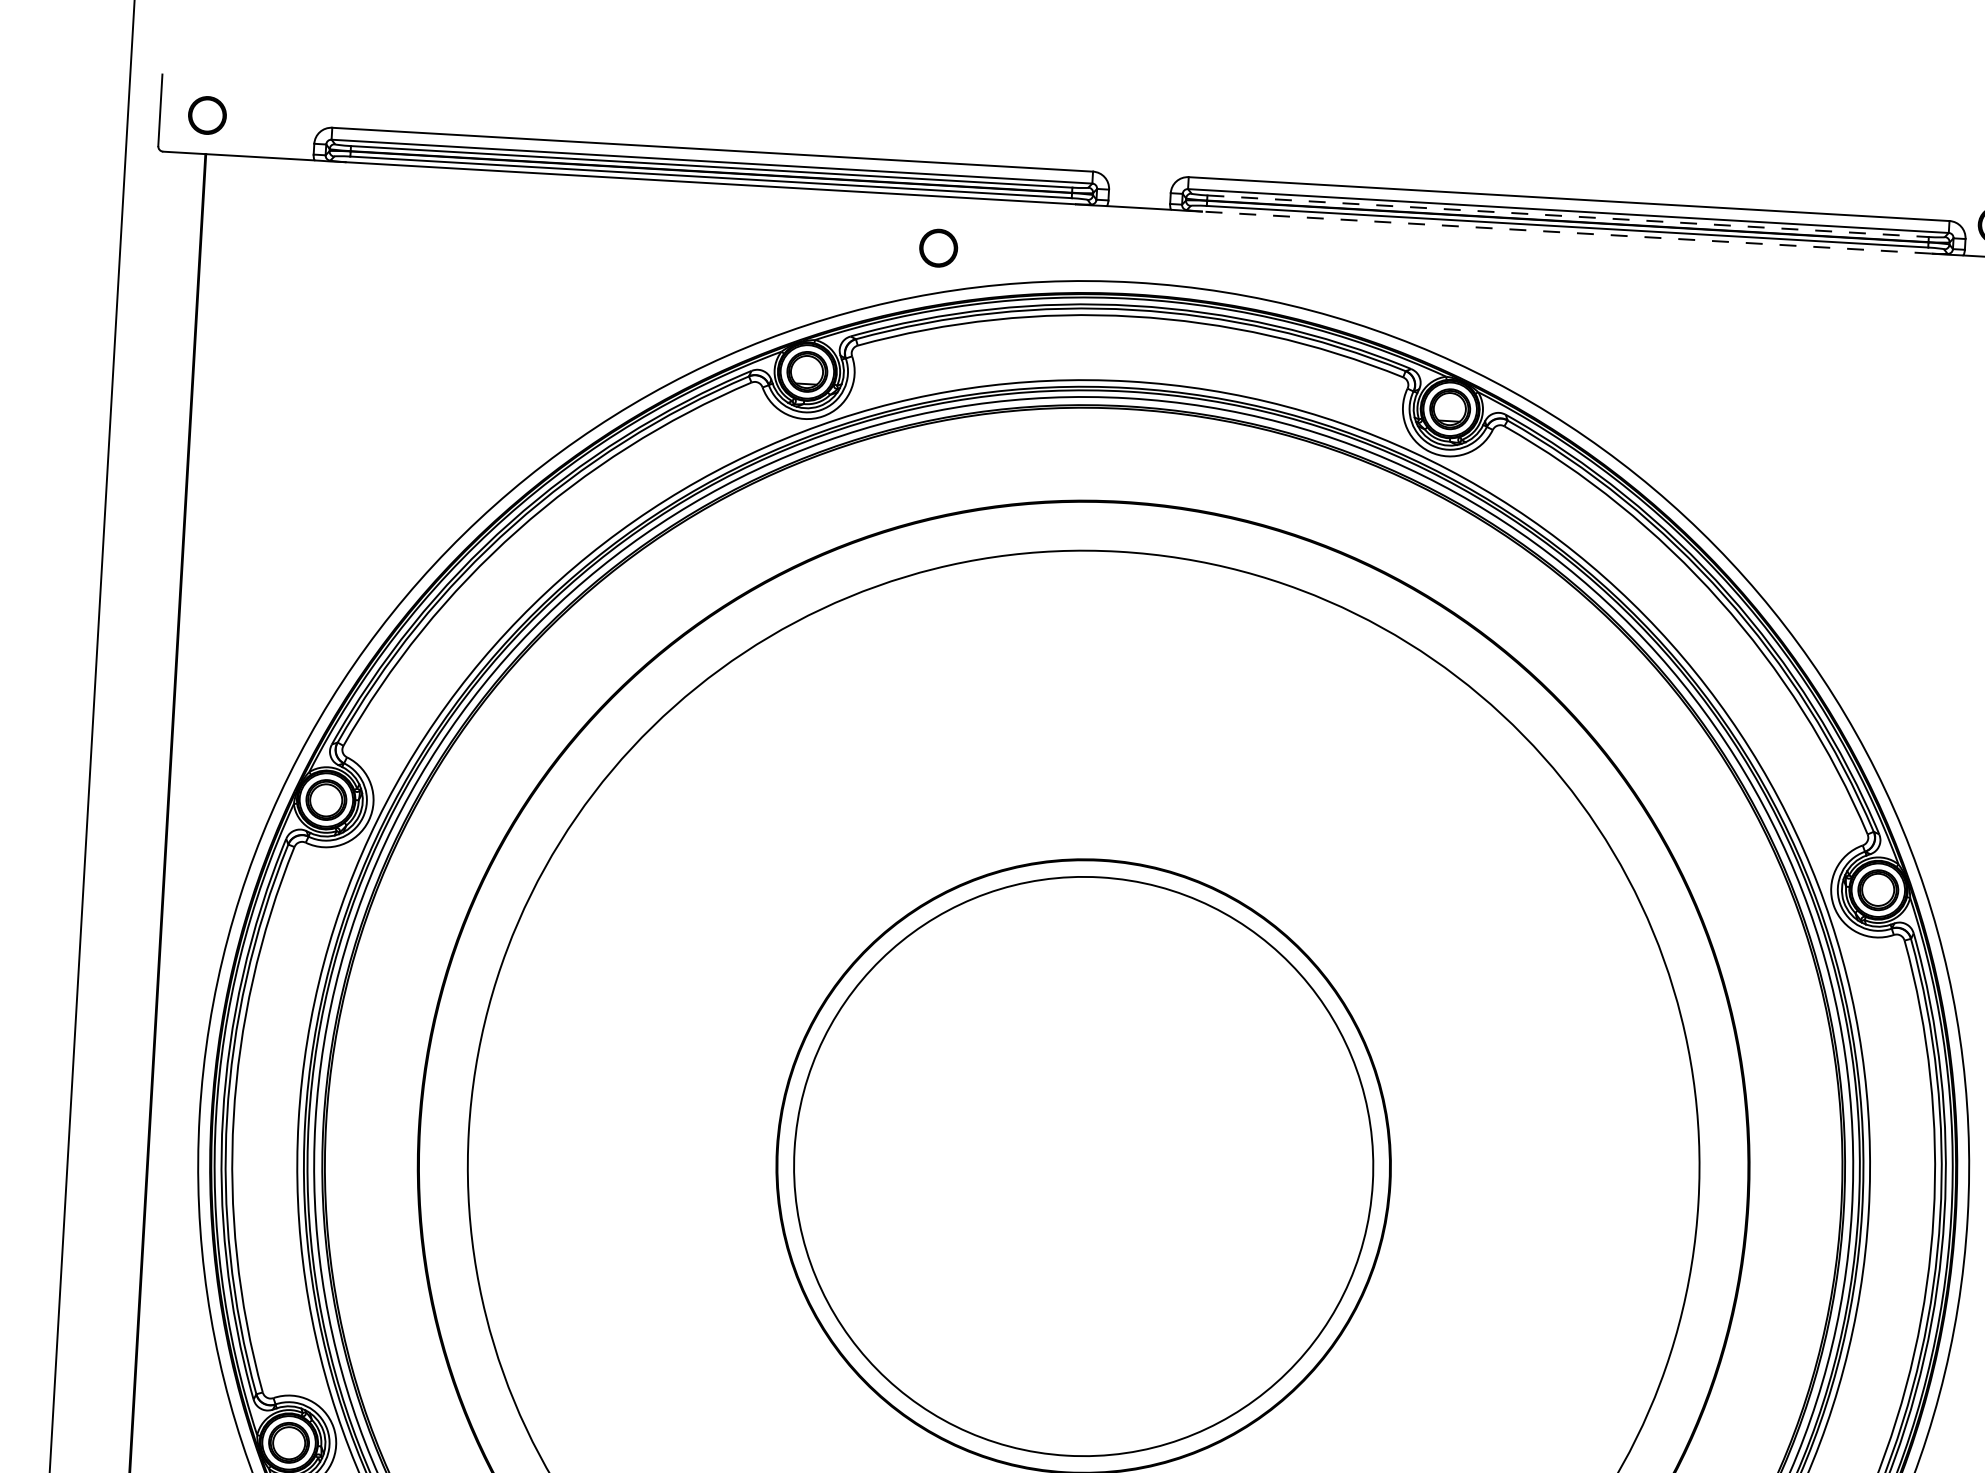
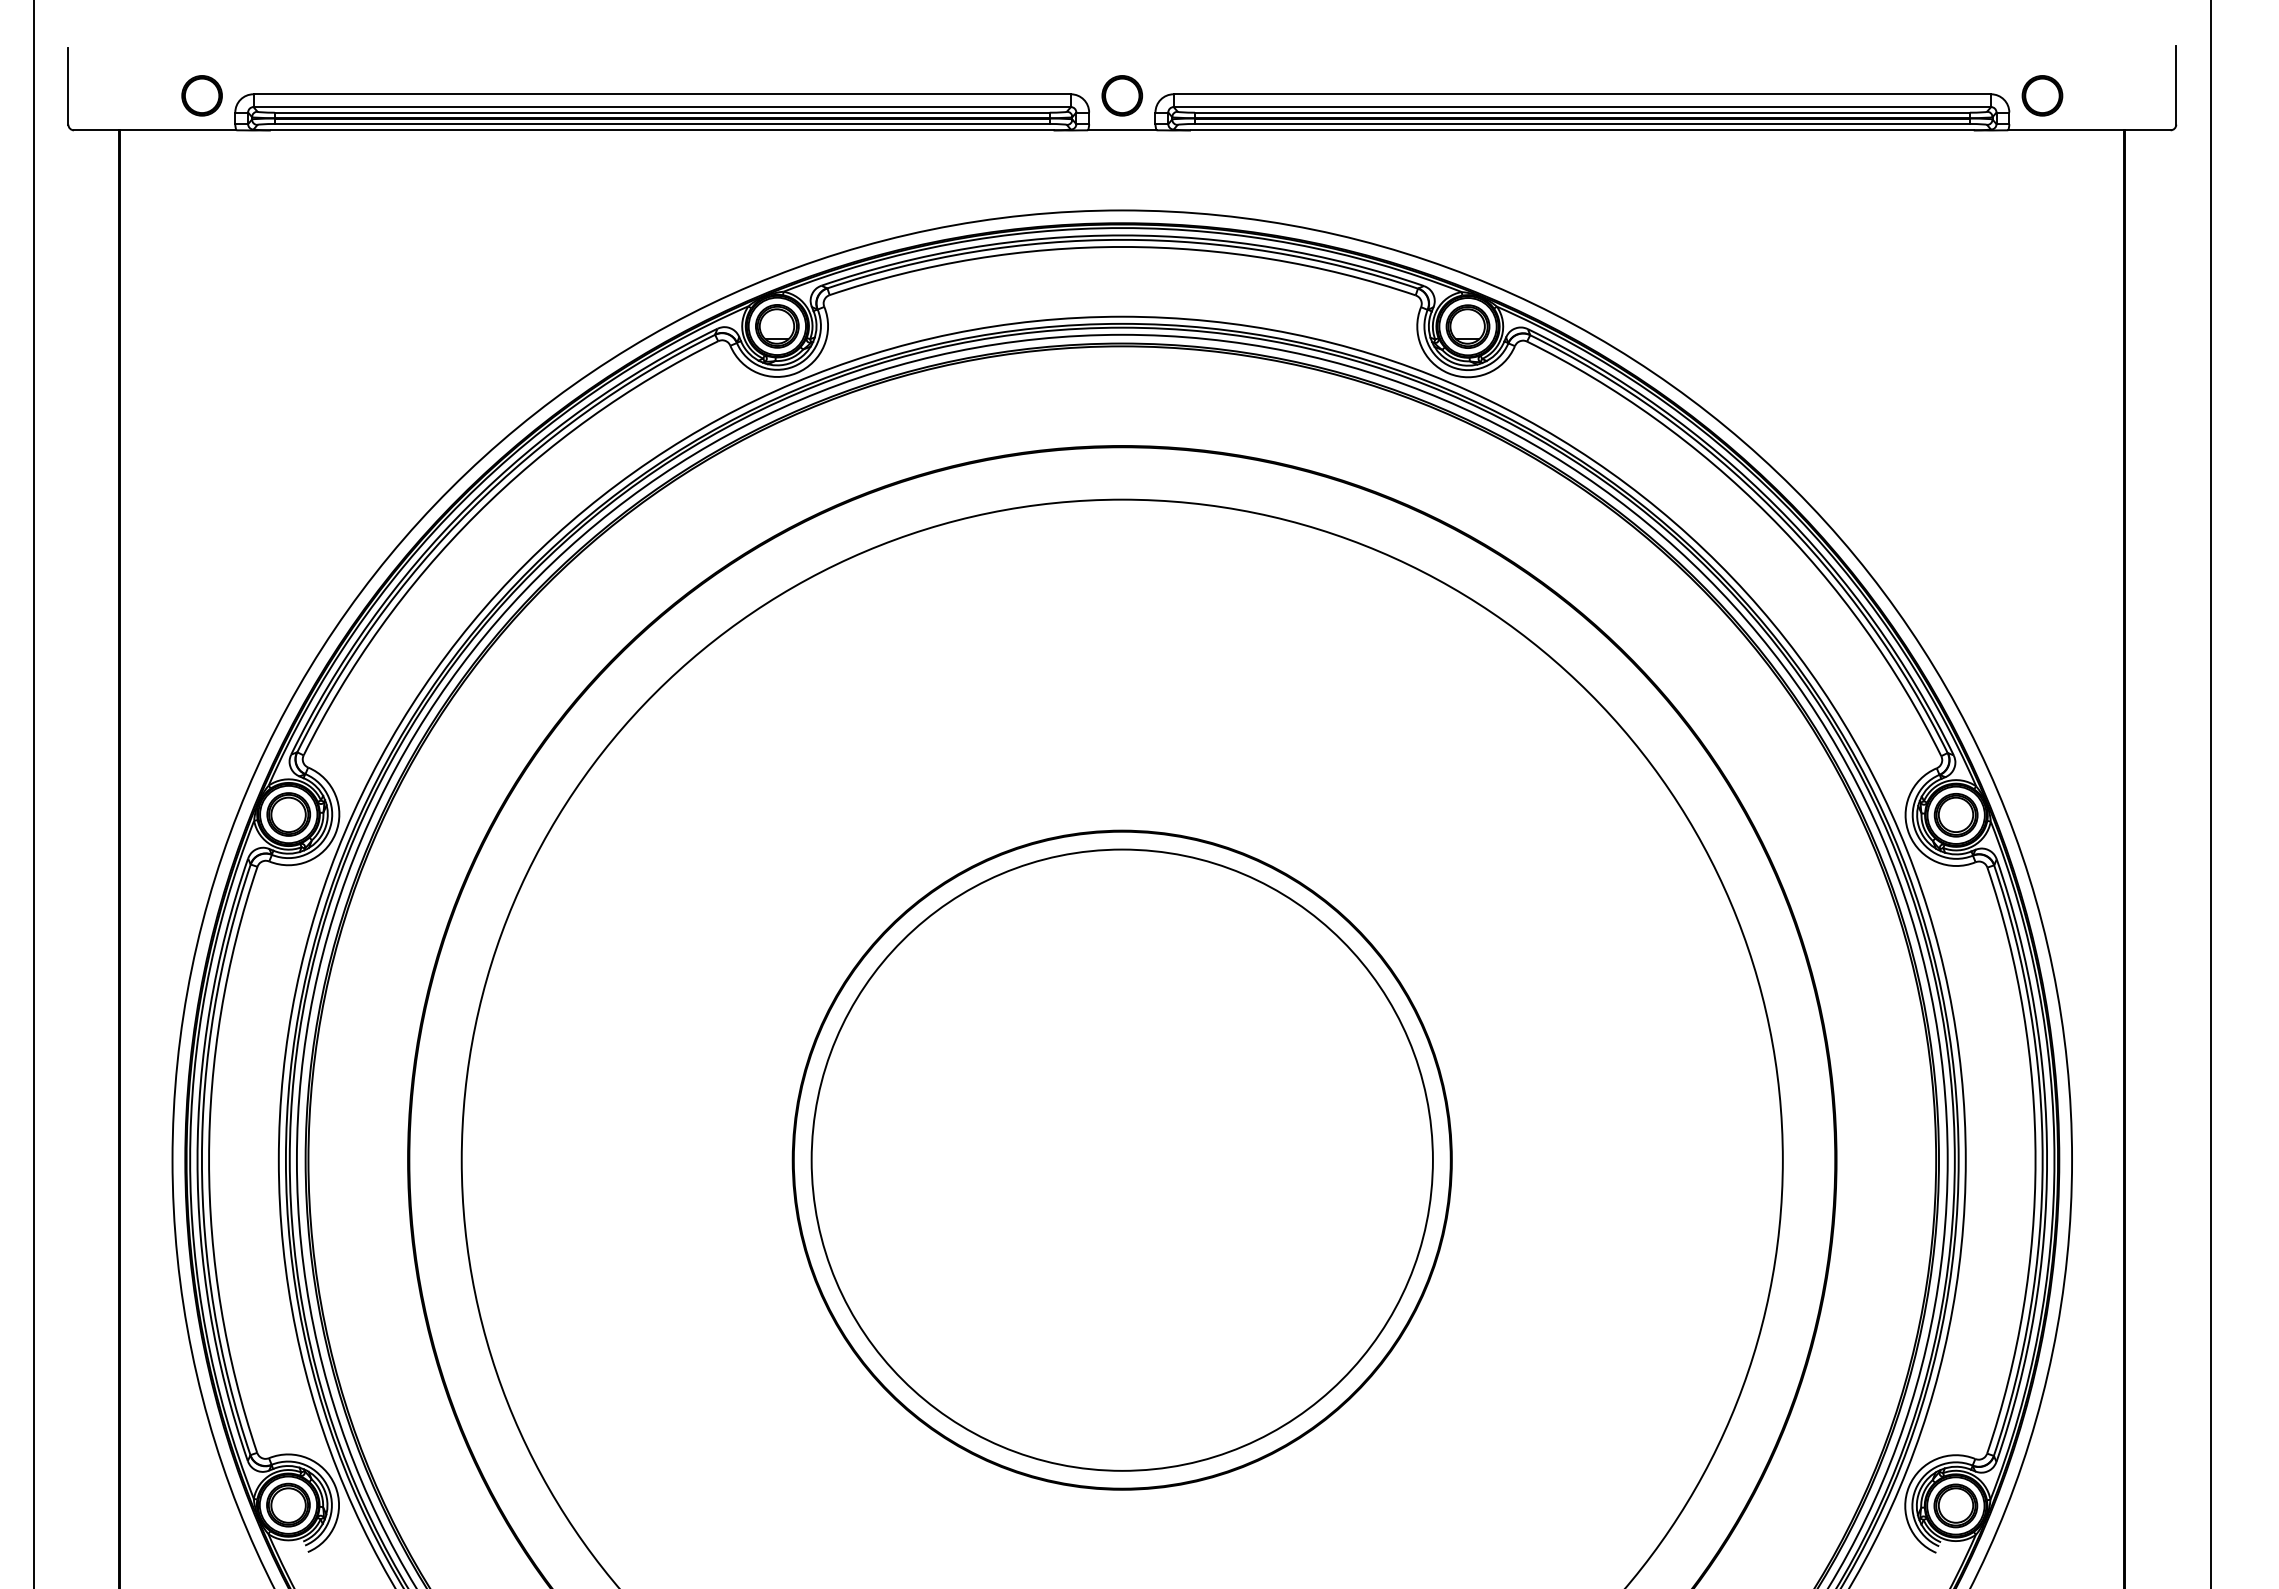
part: (206, 115) -> (201, 95), moved
line: (1568, 216) -> (1582, 112), dashed -> solid
line: (1566, 232) -> (1581, 130), dashed -> solid
part: (938, 247) -> (1122, 95), moved

